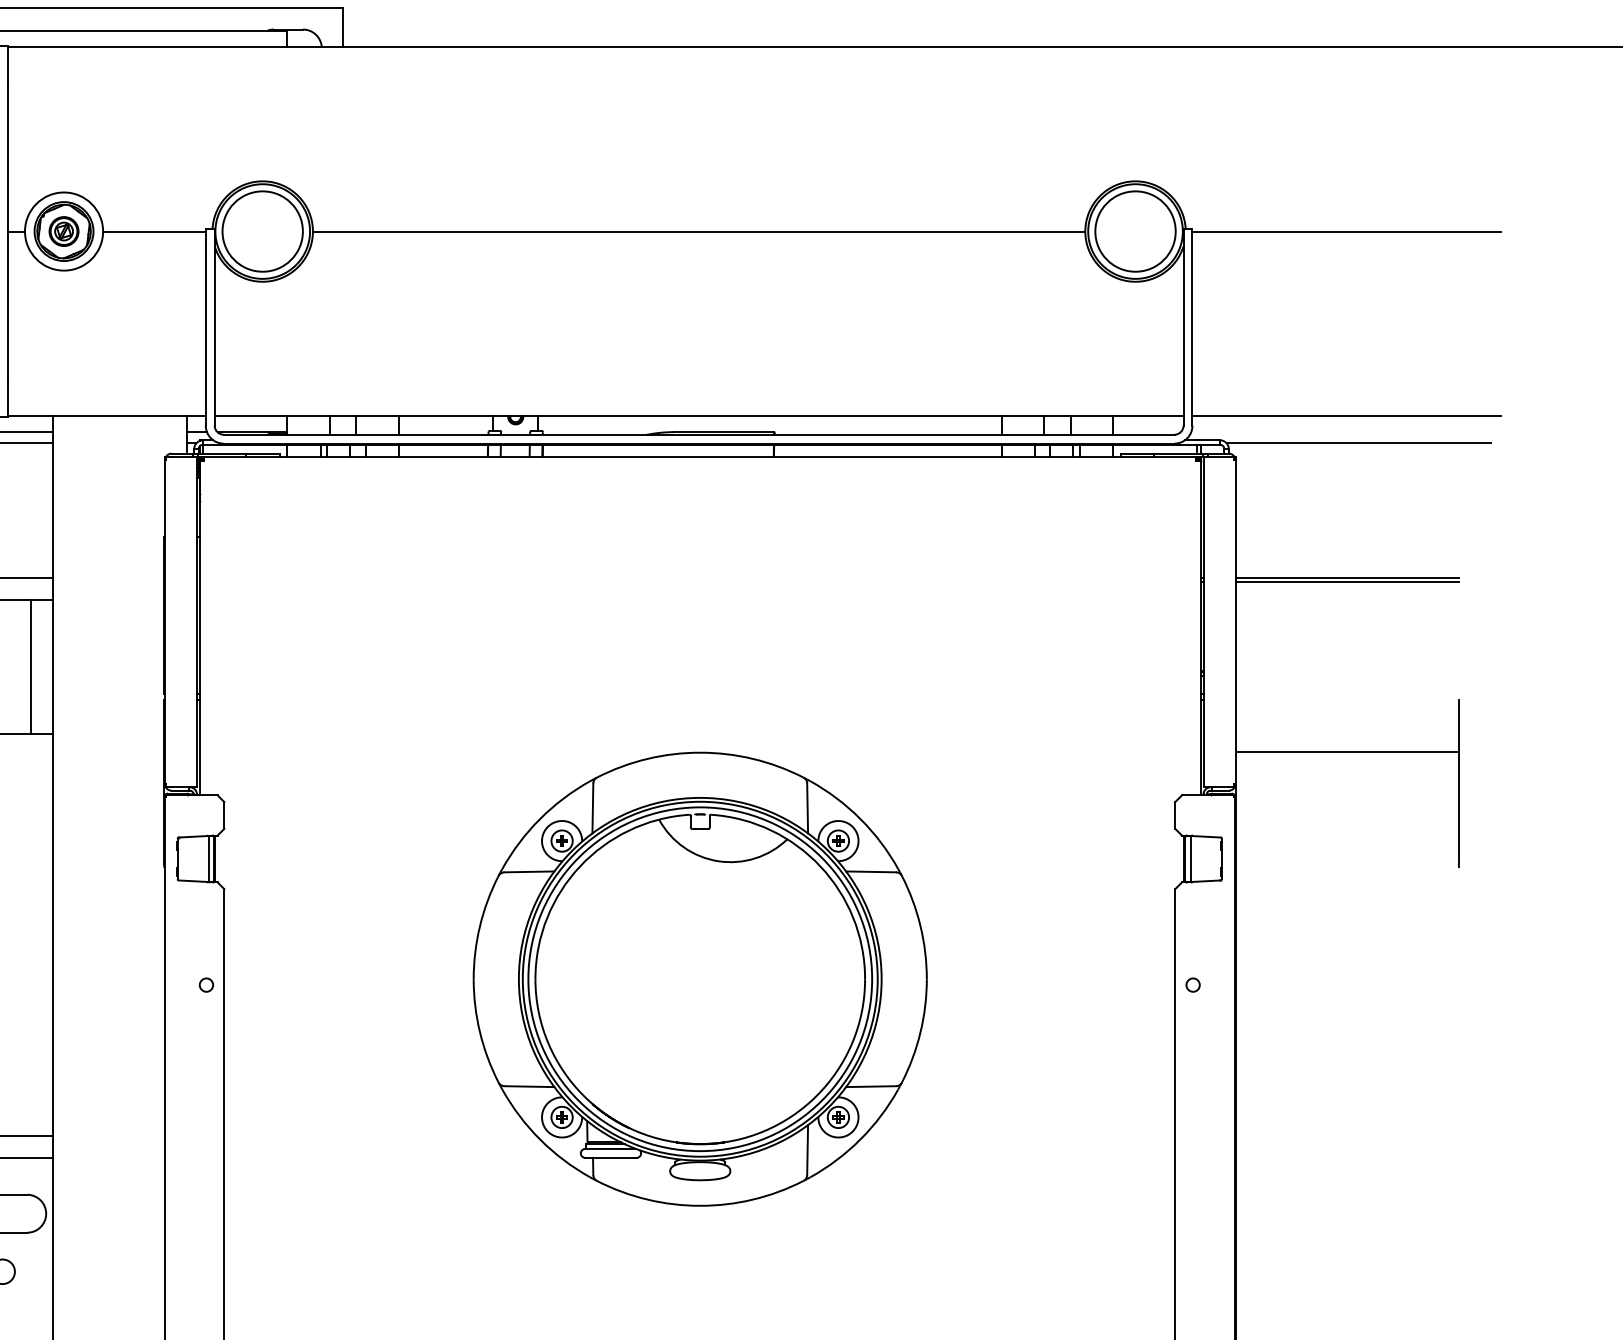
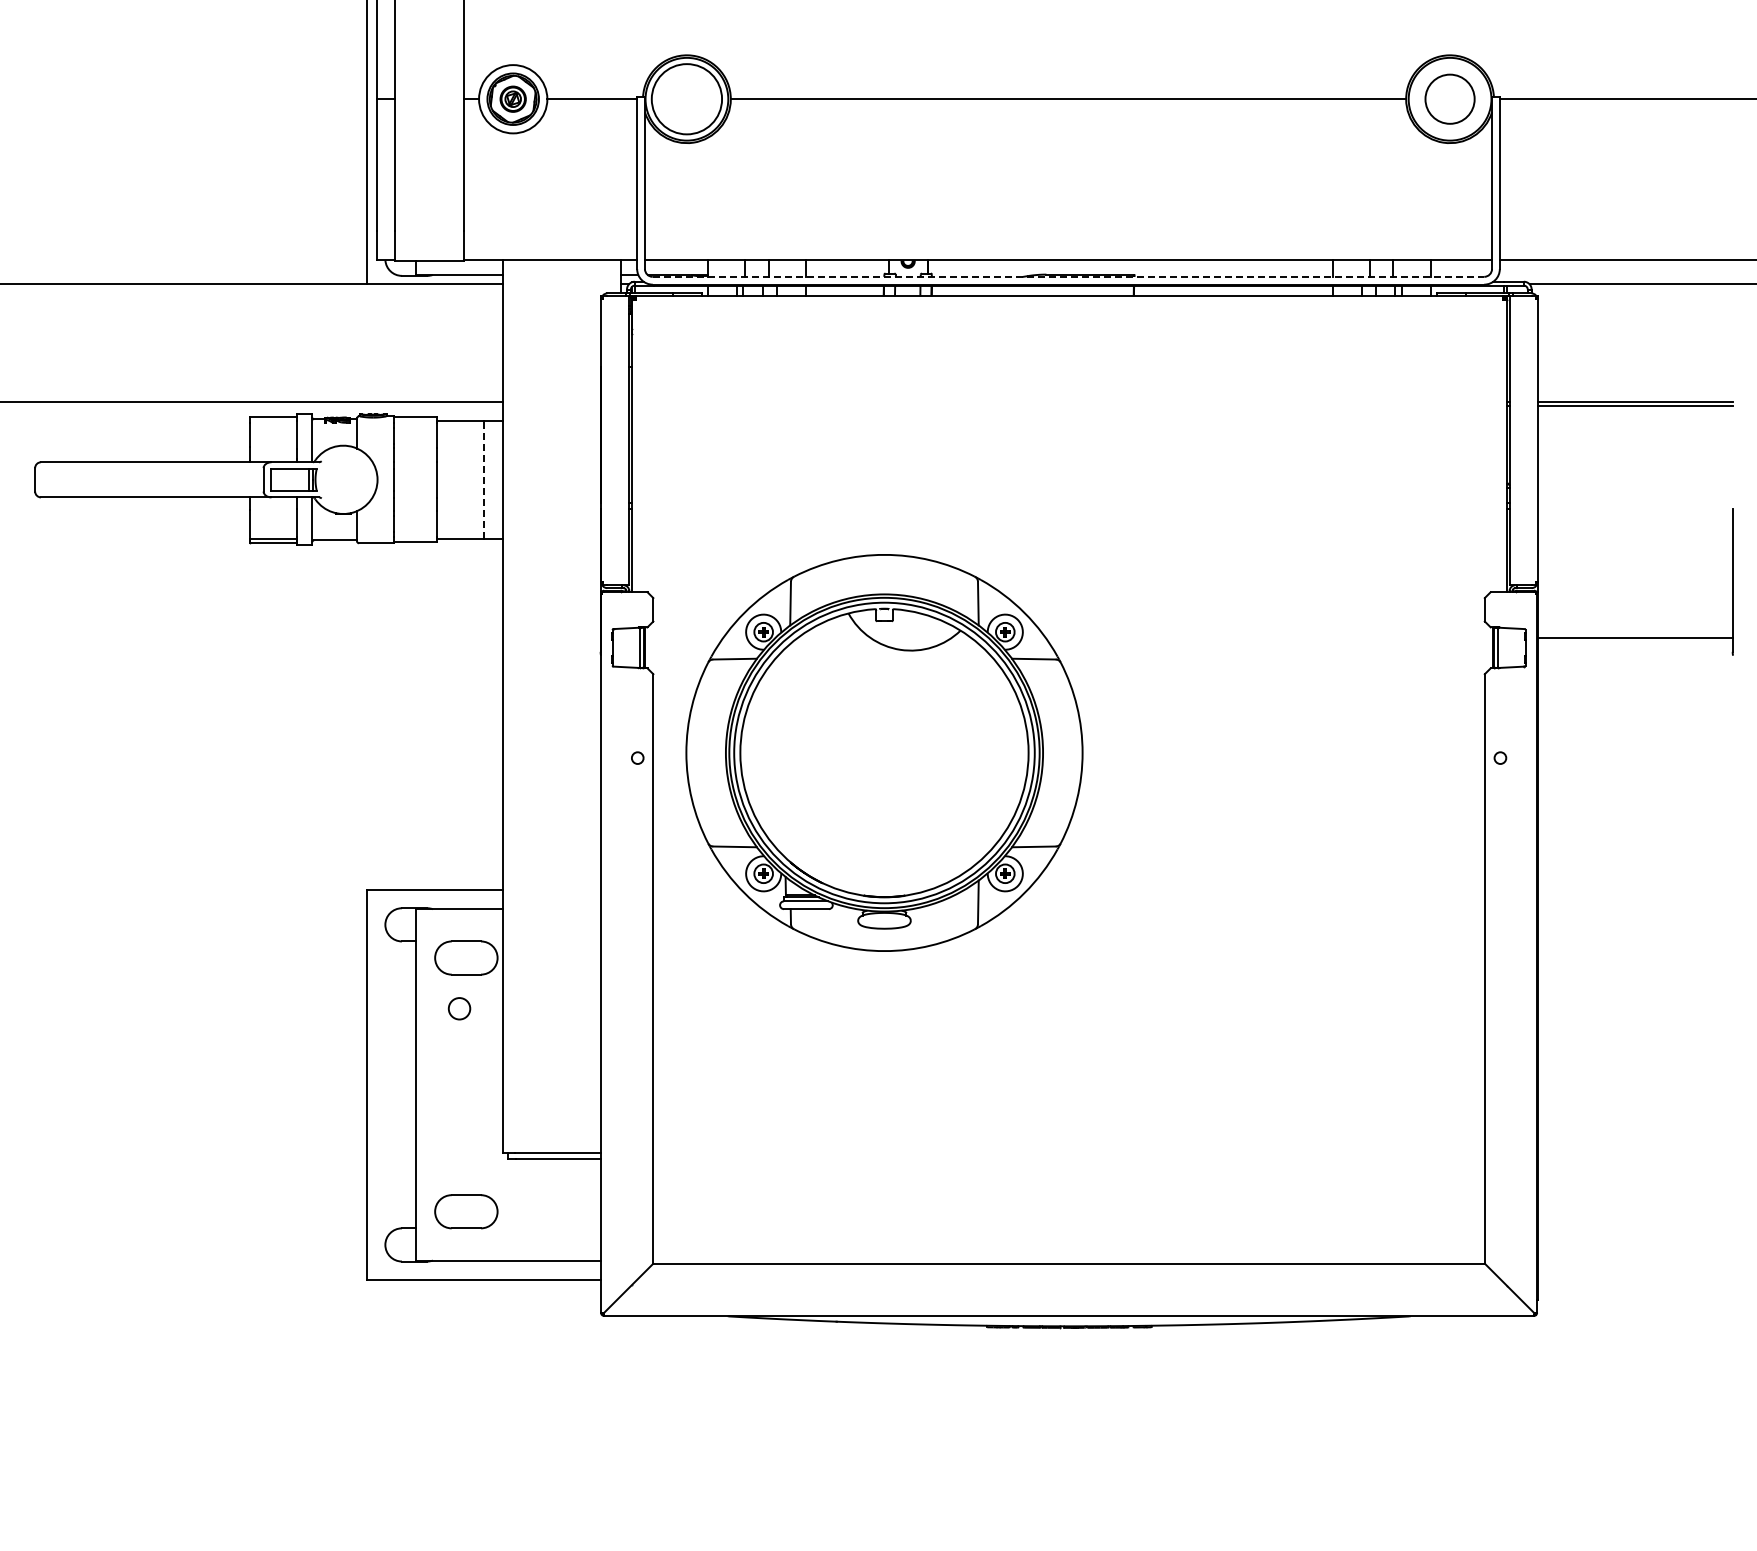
circle: (1134, 231) -> (1449, 99), size x0.7
line: (699, 434) -> (1068, 276), solid -> dashed
line: (30, 666) -> (483, 479), solid -> dashed
line: (1346, 752) -> (1634, 638), moved
part: (700, 978) -> (884, 752), moved

